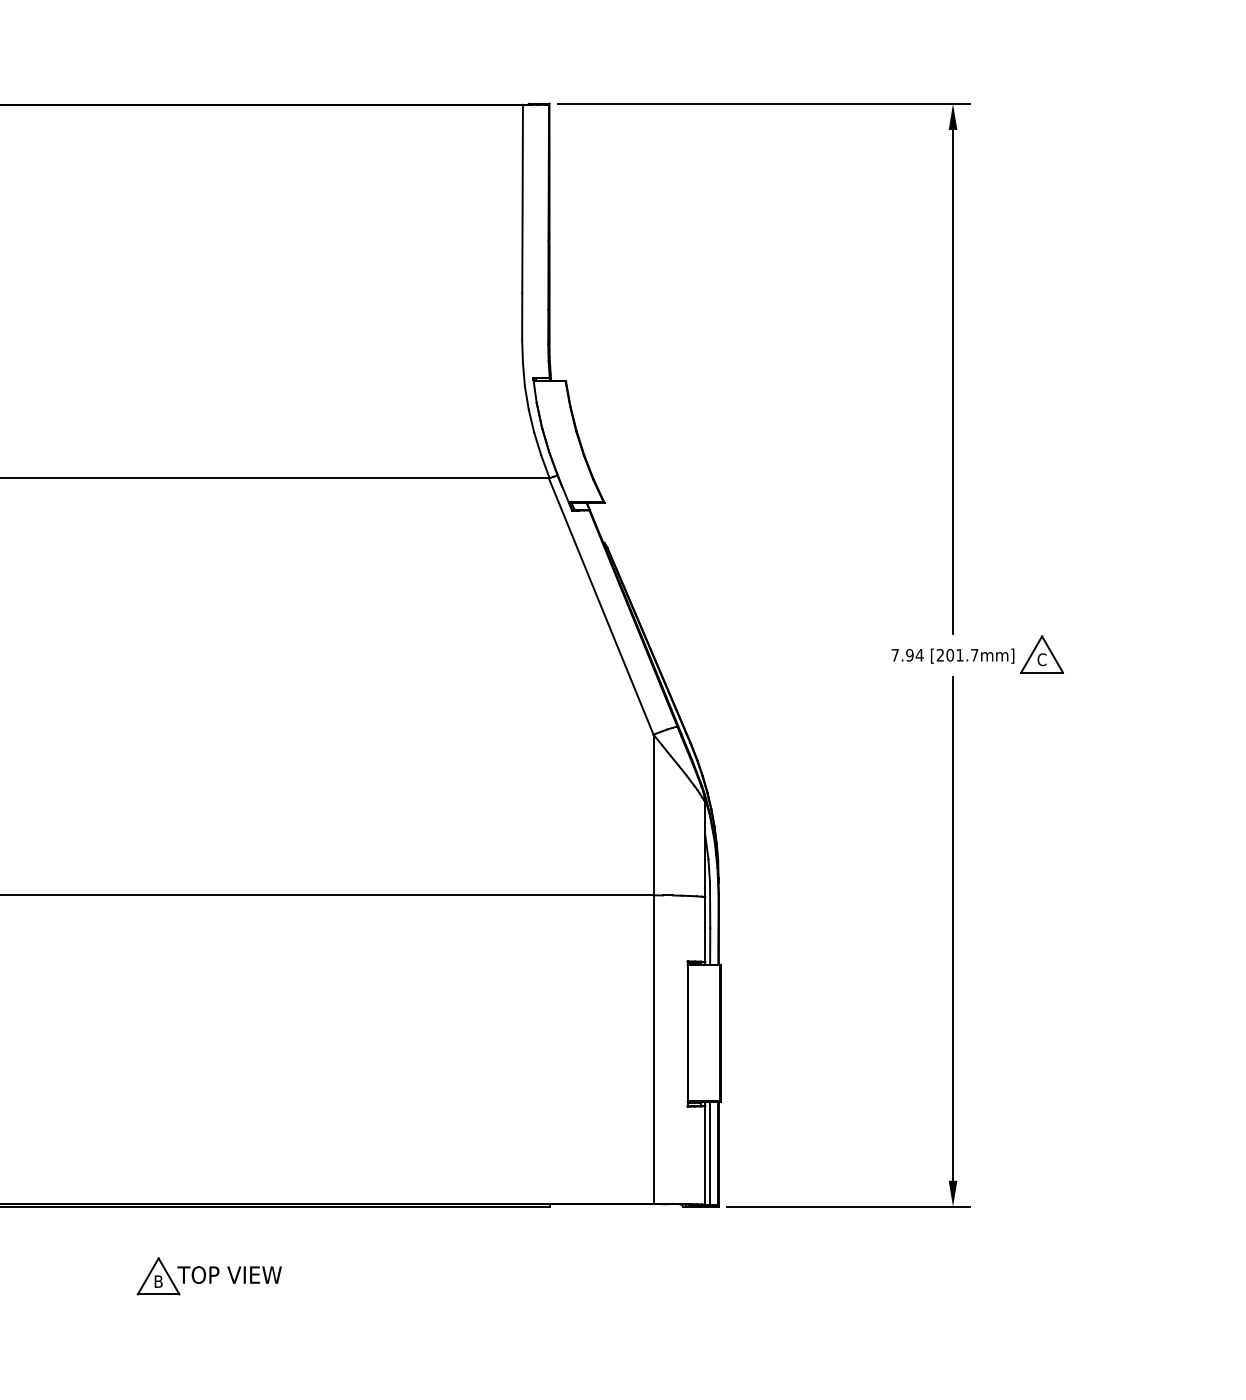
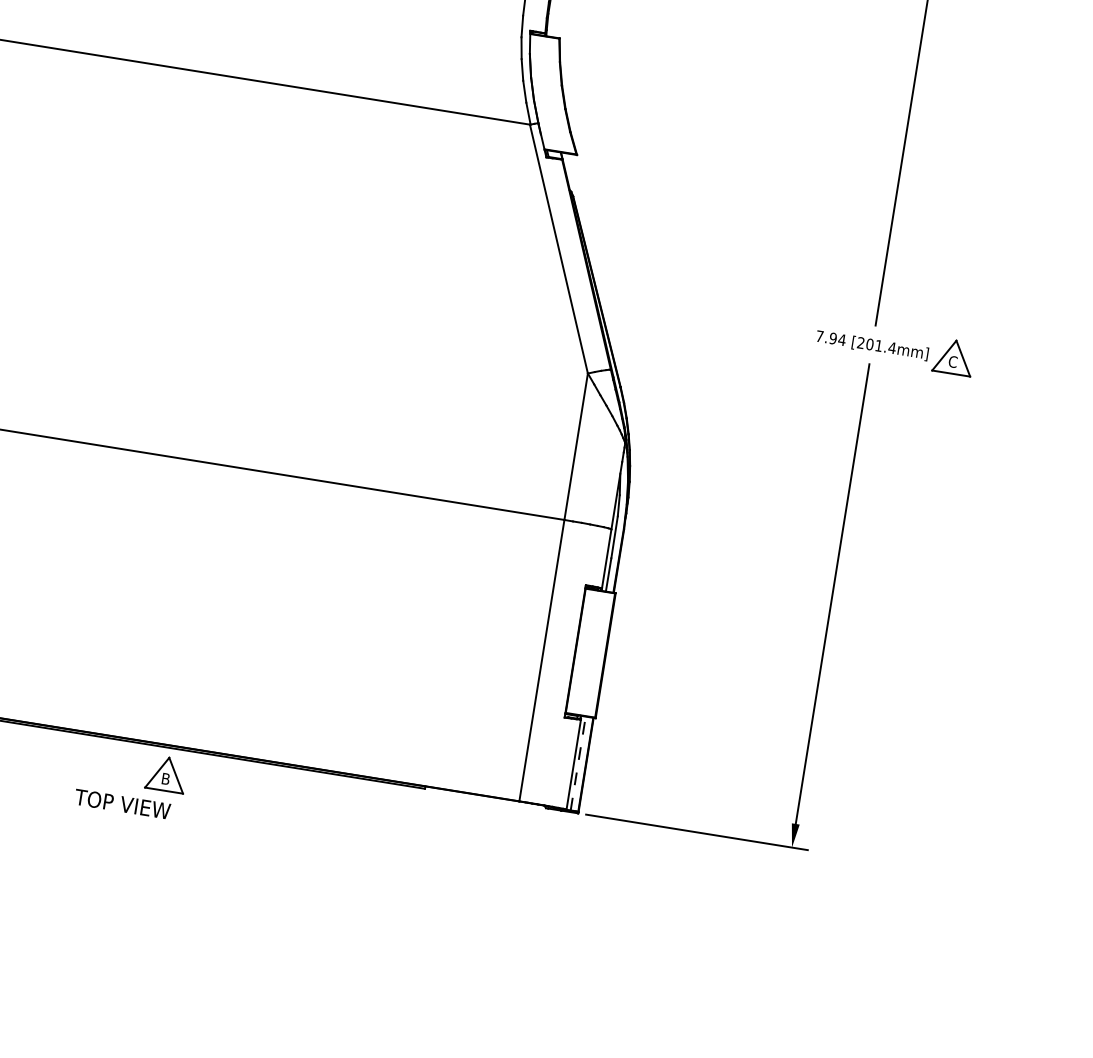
text: (974, 655) -> (892, 348), [201.7mm] -> [201.4mm]
line: (709, 1152) -> (577, 762), solid -> dashed
part: (158, 1276) -> (166, 774), moved

